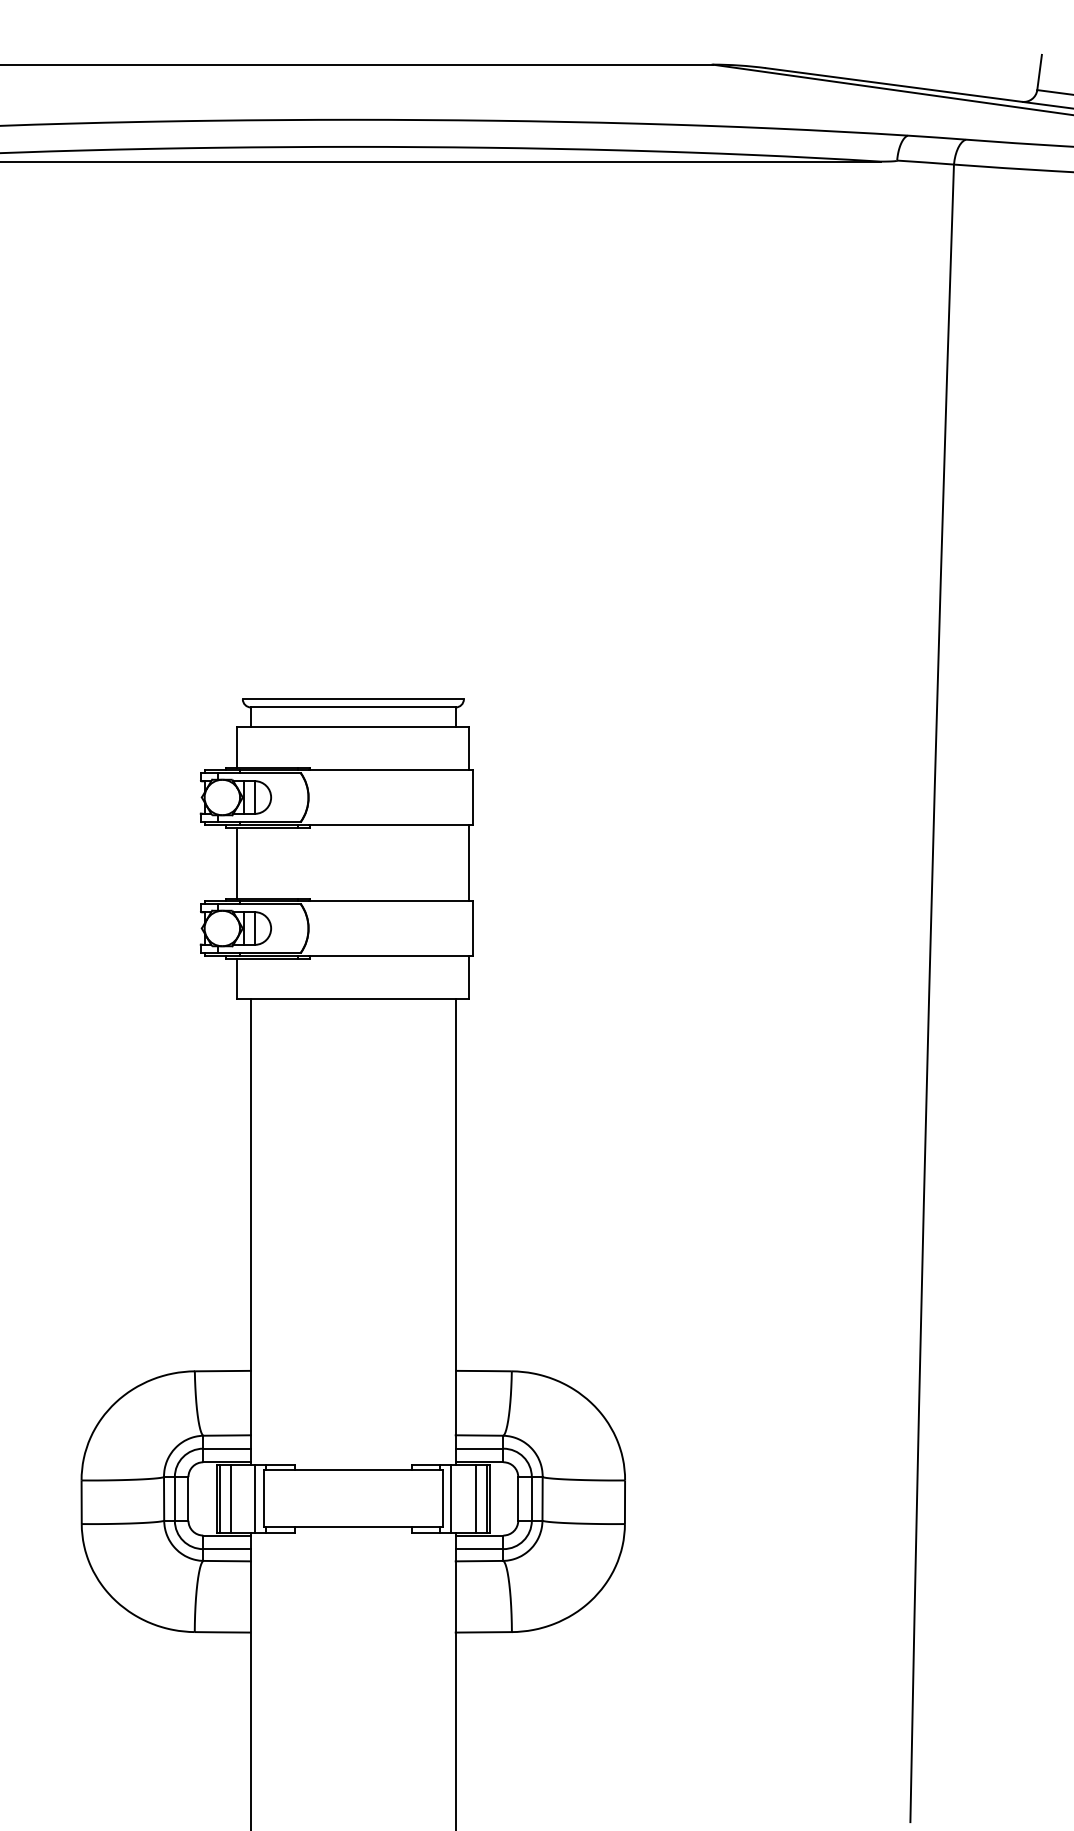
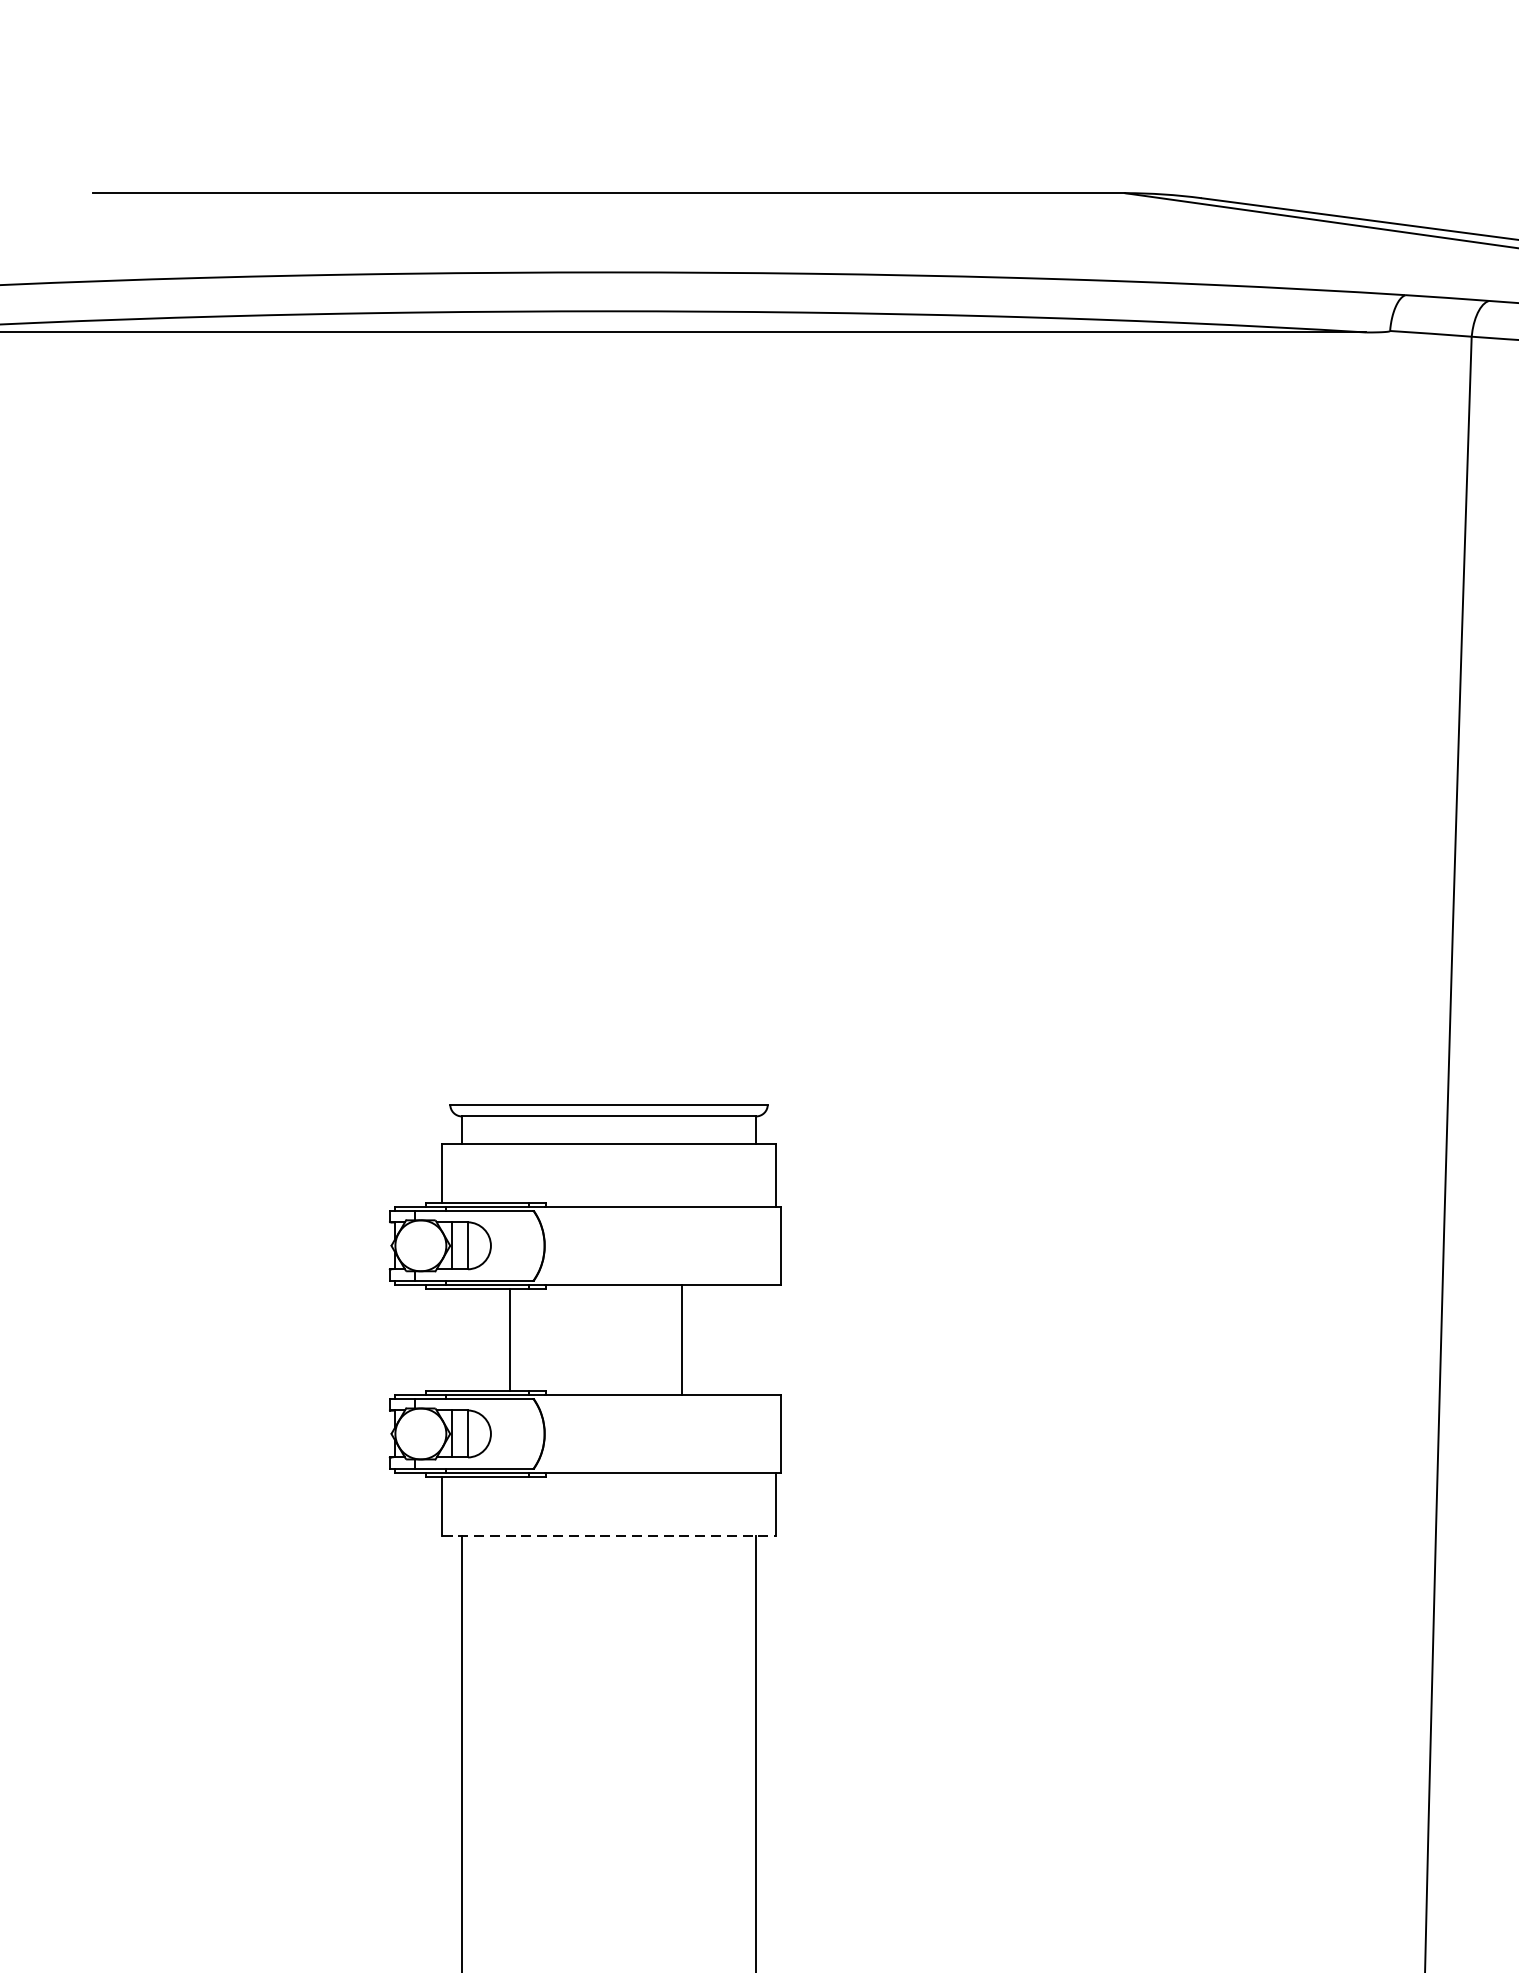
line: (237, 862) -> (510, 1339), moved
line: (469, 862) -> (682, 1339), moved
line: (353, 999) -> (609, 1535), solid -> dashed

